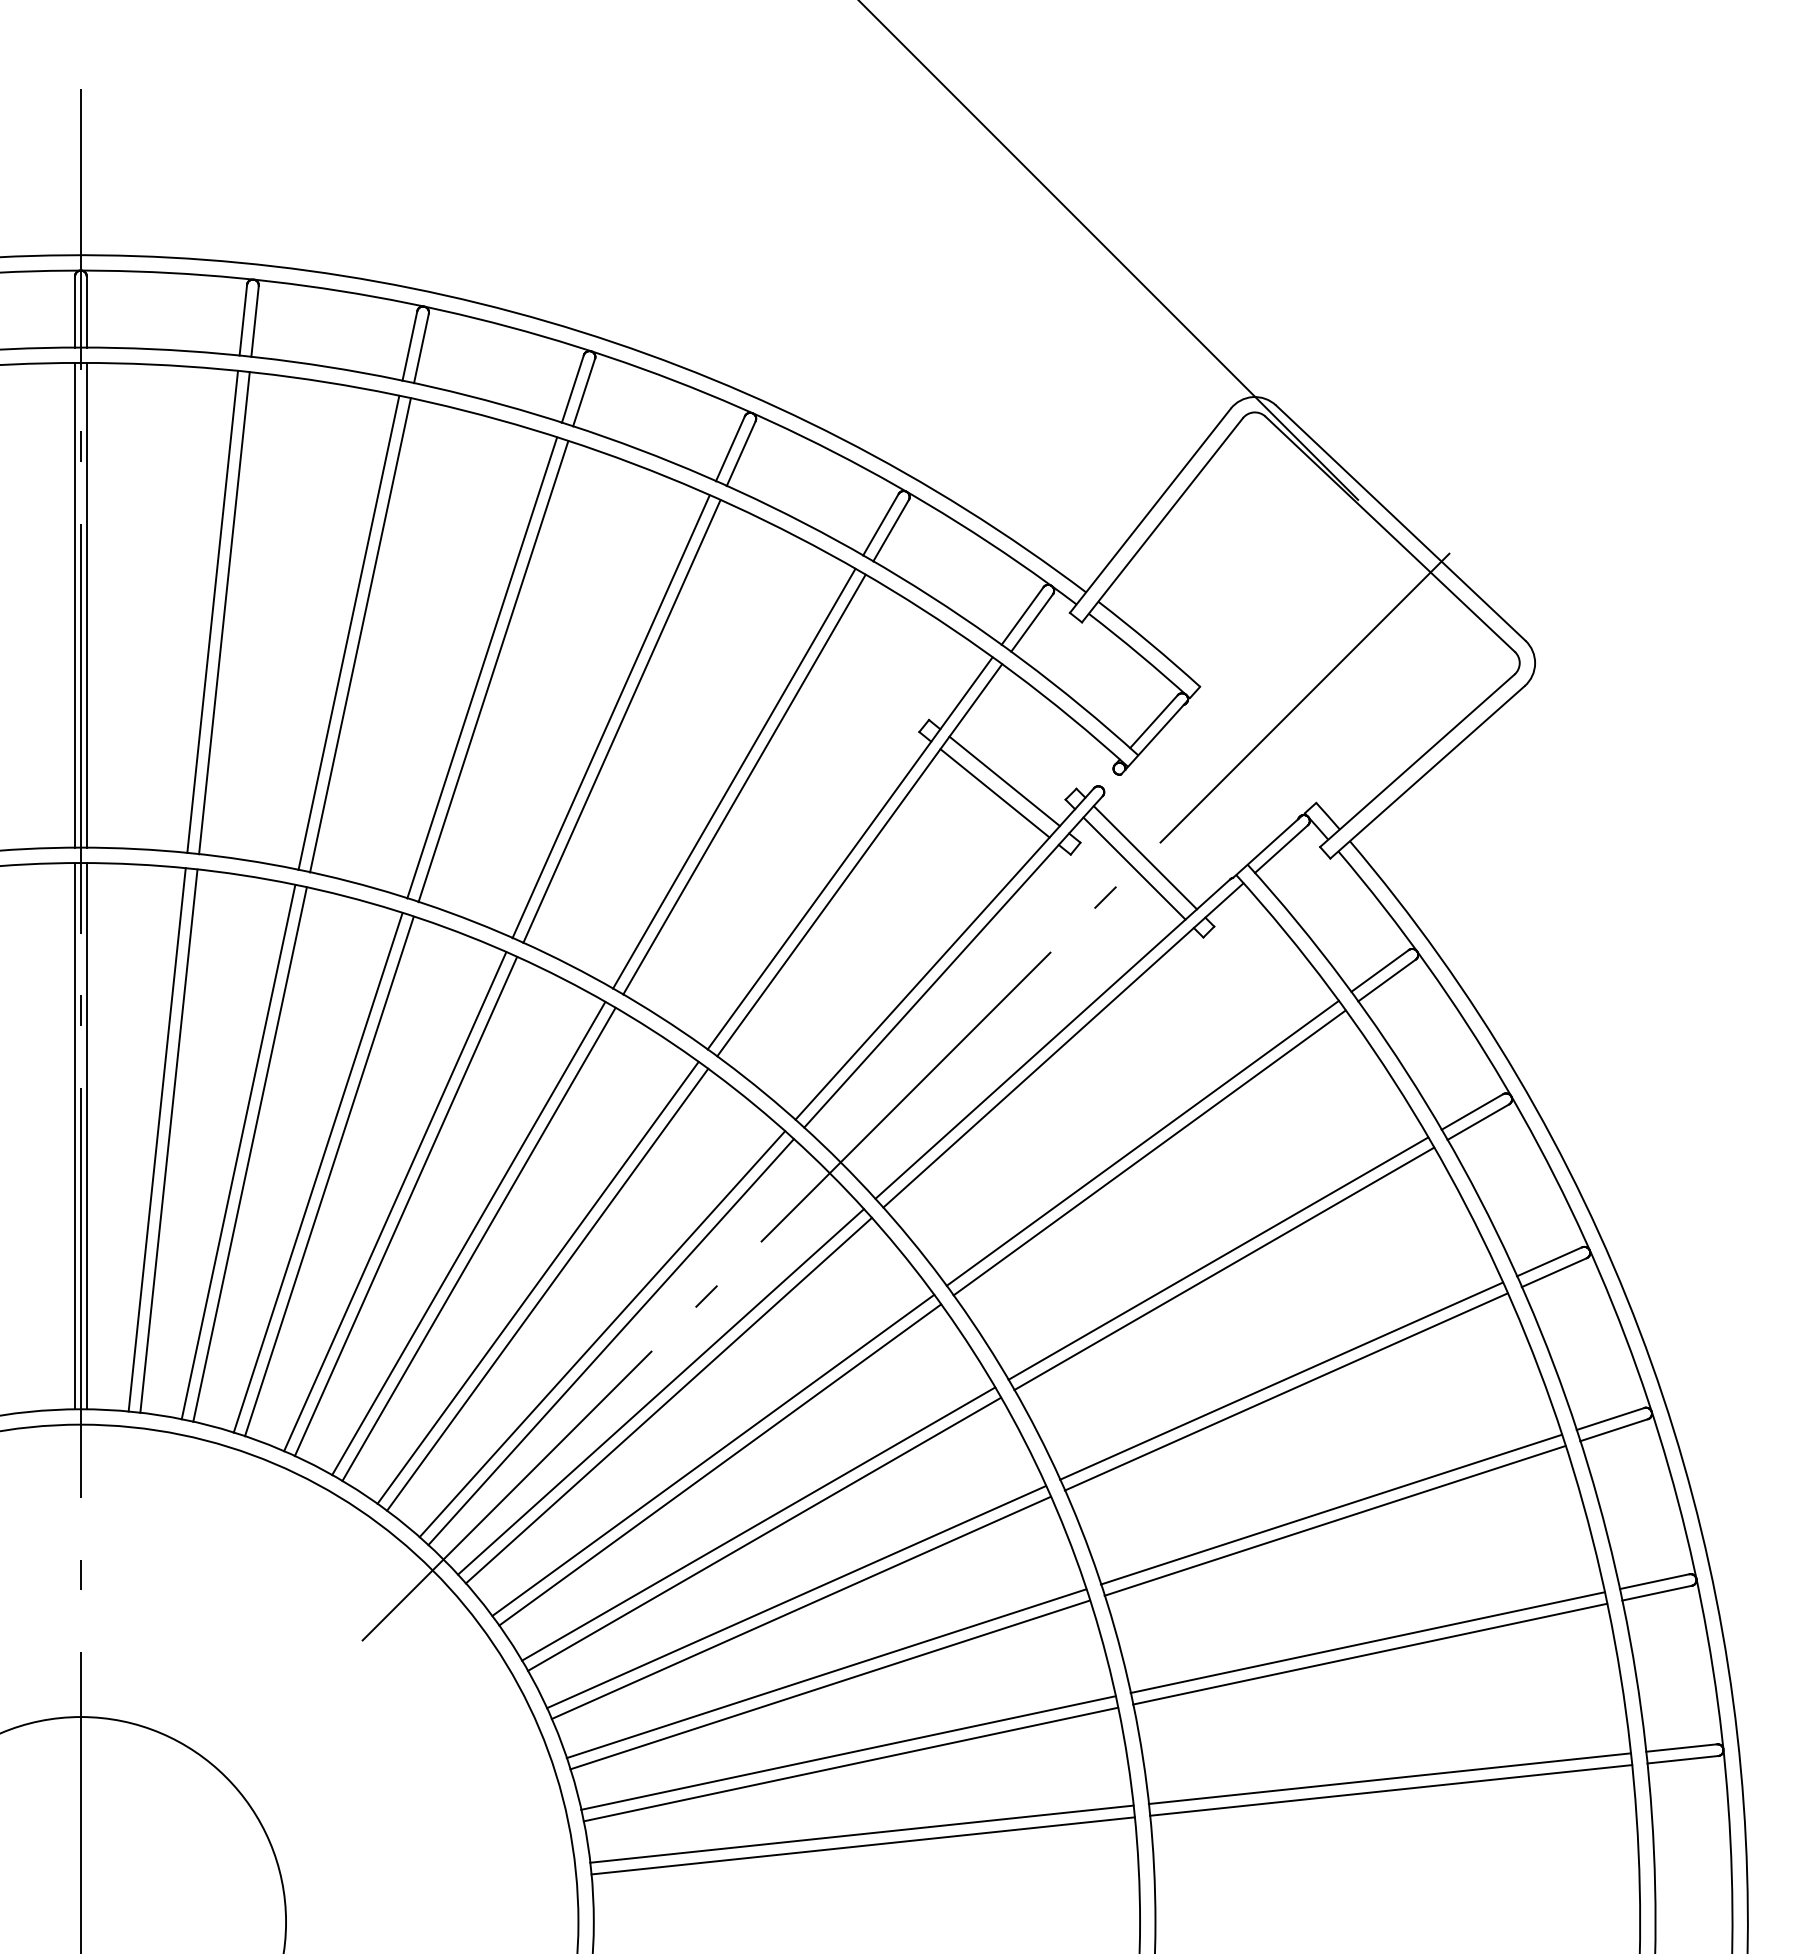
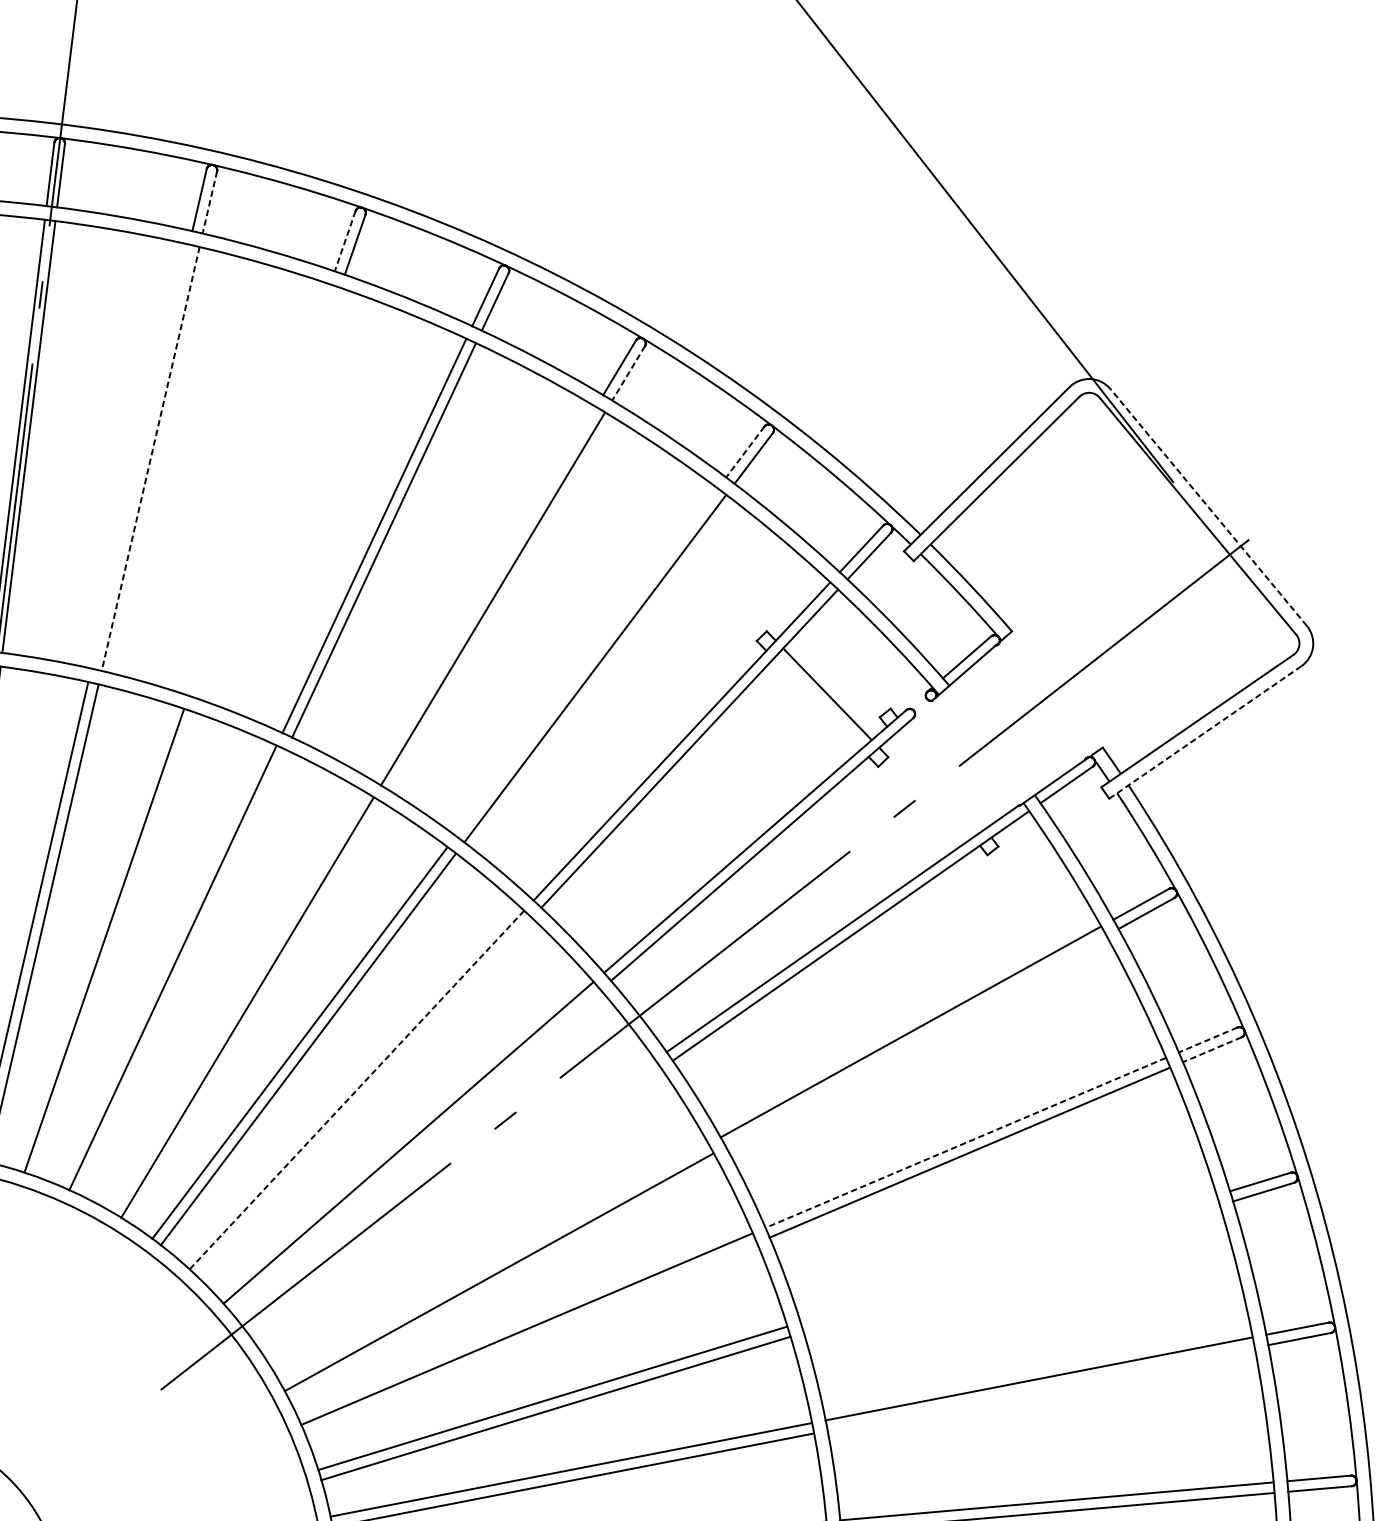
line: (255, 321) -> (210, 202), solid -> dashed
line: (409, 346) -> (344, 241), solid -> dashed
line: (741, 453) -> (628, 373), solid -> dashed
line: (1400, 522) -> (1208, 506), solid -> dashed
line: (880, 524) -> (744, 451), solid -> dashed
line: (212, 611) -> (140, 456), removed
line: (224, 613) -> (150, 459), solid -> dashed
line: (348, 632) -> (259, 489), removed
line: (360, 635) -> (269, 493), removed
line: (610, 716) -> (483, 593), removed
line: (1427, 772) -> (1205, 732), solid -> dashed
line: (734, 778) -> (587, 662), removed
line: (994, 793) -> (817, 703), removed
line: (1145, 857) -> (944, 777), removed
line: (1134, 868) -> (933, 786), removed
line: (1472, 1111) -> (1208, 1039), solid -> dashed
line: (1478, 1122) -> (1212, 1050), solid -> dashed
line: (1149, 1152) -> (915, 1040), removed
line: (249, 1154) -> (113, 944), removed
line: (329, 1176) -> (182, 972), removed
line: (395, 1201) -> (238, 1001), removed
line: (1217, 1258) -> (964, 1142), solid -> dashed
line: (537, 1283) -> (356, 1090), solid -> dashed
line: (547, 1289) -> (364, 1097), removed
line: (610, 1342) -> (414, 1151), removed
line: (1281, 1380) -> (1008, 1258), removed
line: (661, 1391) -> (454, 1200), removed
line: (1285, 1391) -> (1010, 1268), removed
line: (668, 1400) -> (460, 1209), removed
line: (713, 1454) -> (494, 1262), removed
line: (1334, 1520) -> (1040, 1388), removed
line: (764, 1533) -> (531, 1338), removed

